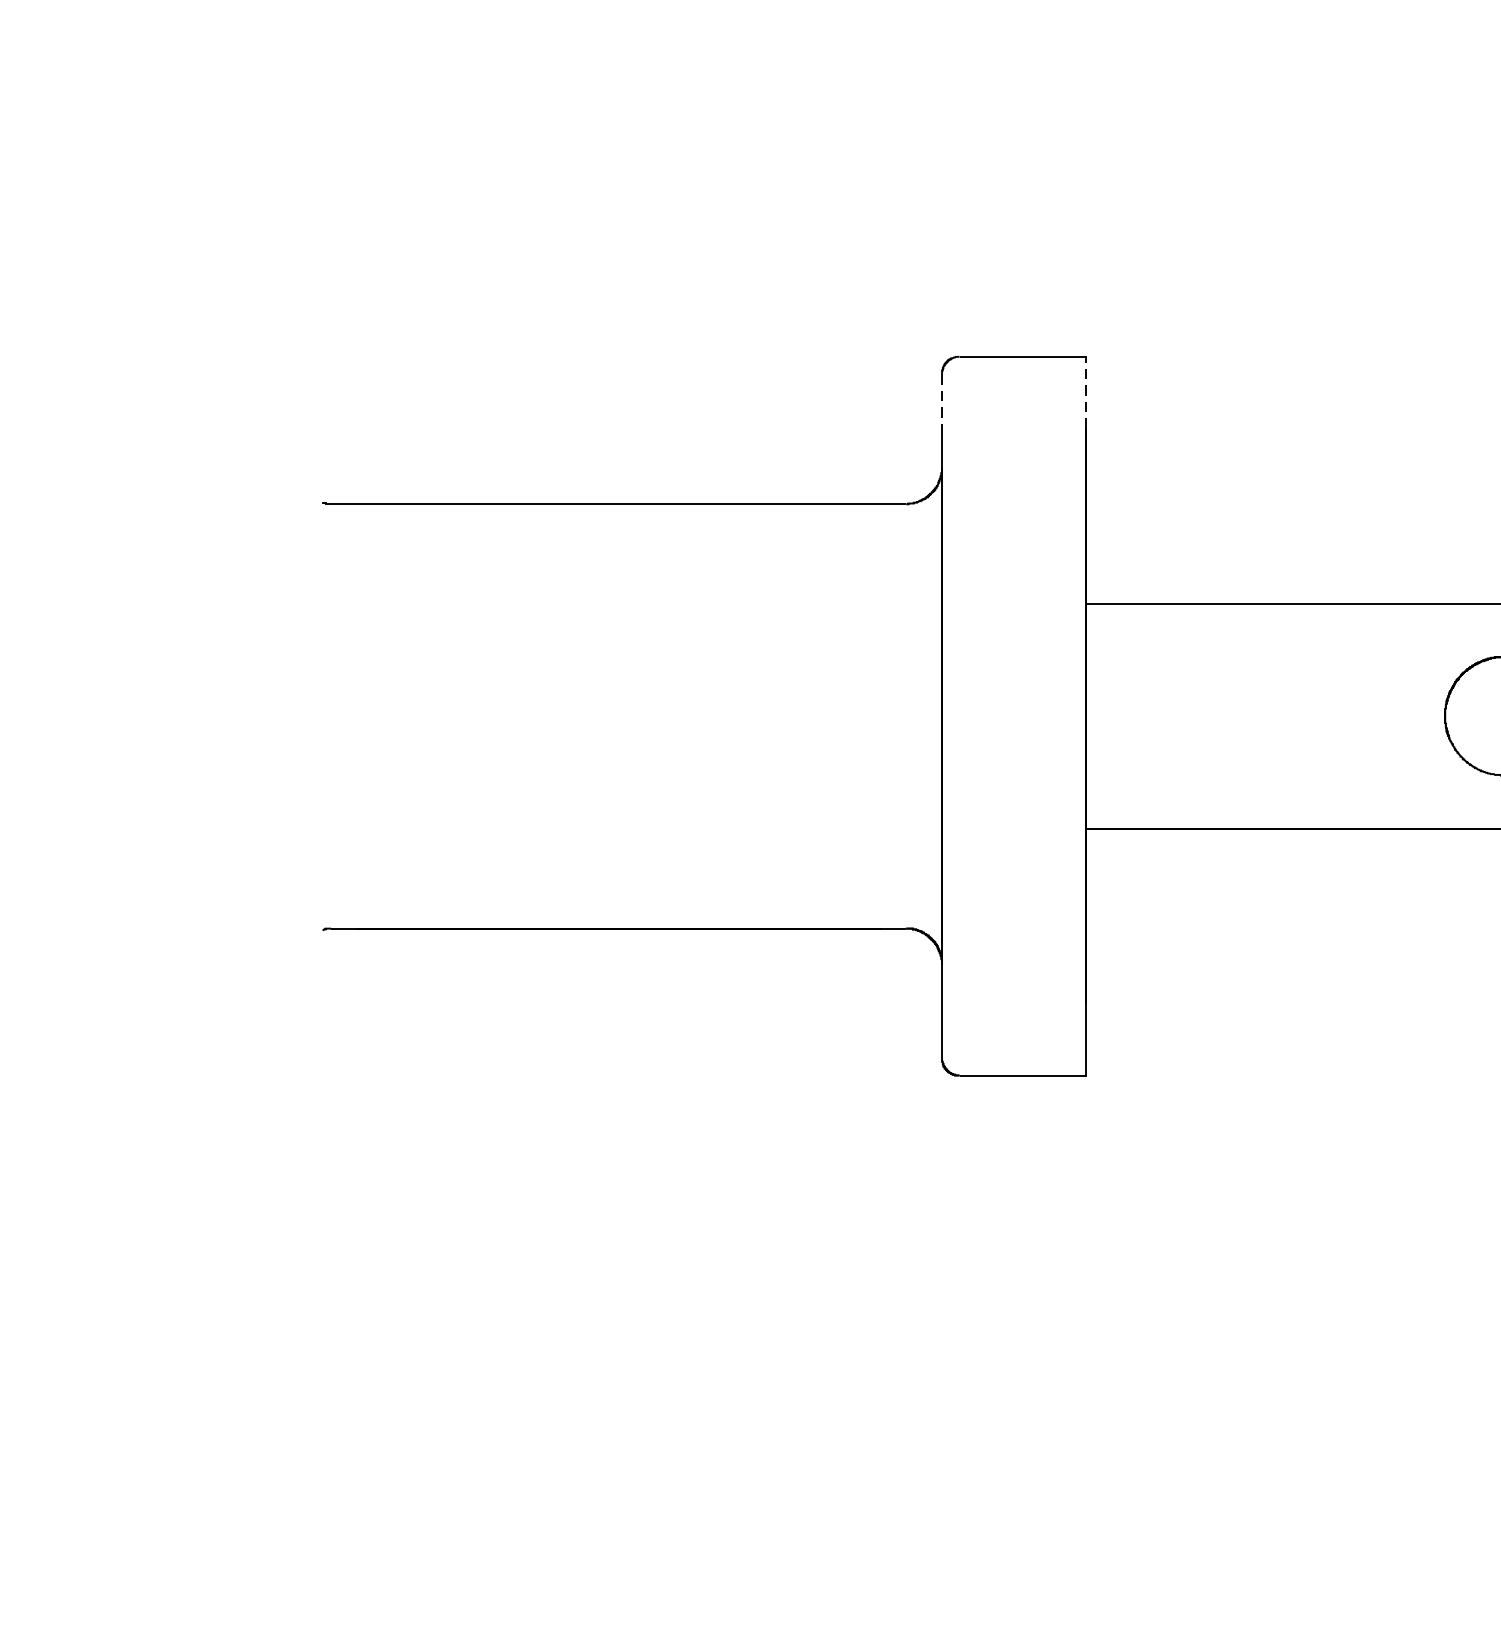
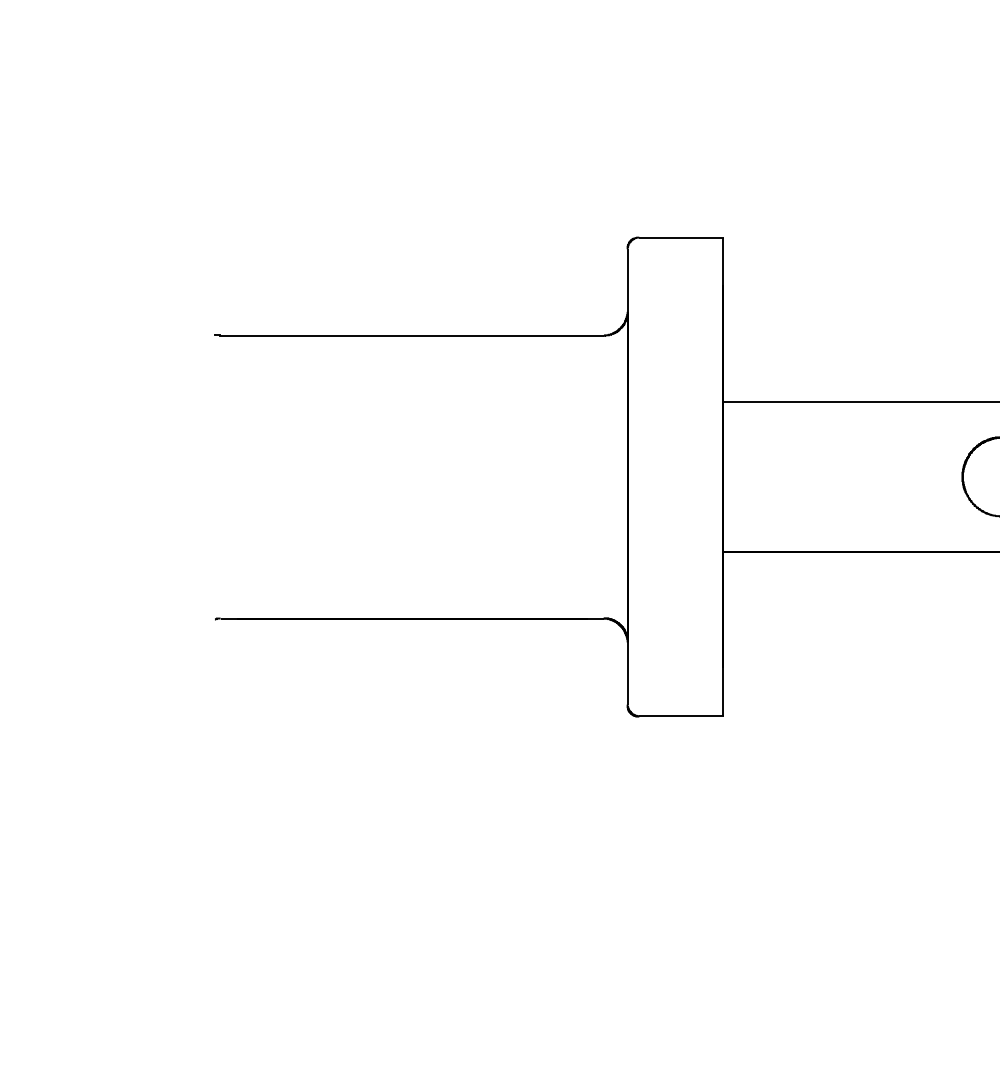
line: (1085, 392) -> (723, 261), dashed -> solid
line: (941, 401) -> (627, 267), dashed -> solid

